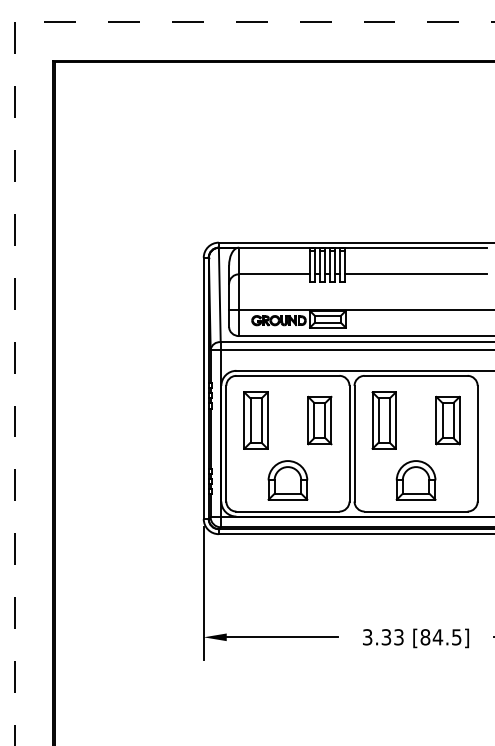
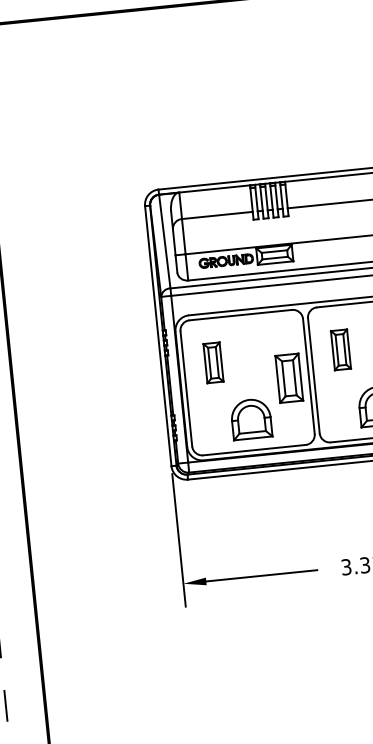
part: (255, 420) -> (213, 362), size x0.7
part: (319, 420) -> (288, 378), moved
part: (383, 420) -> (340, 349), size x0.7

